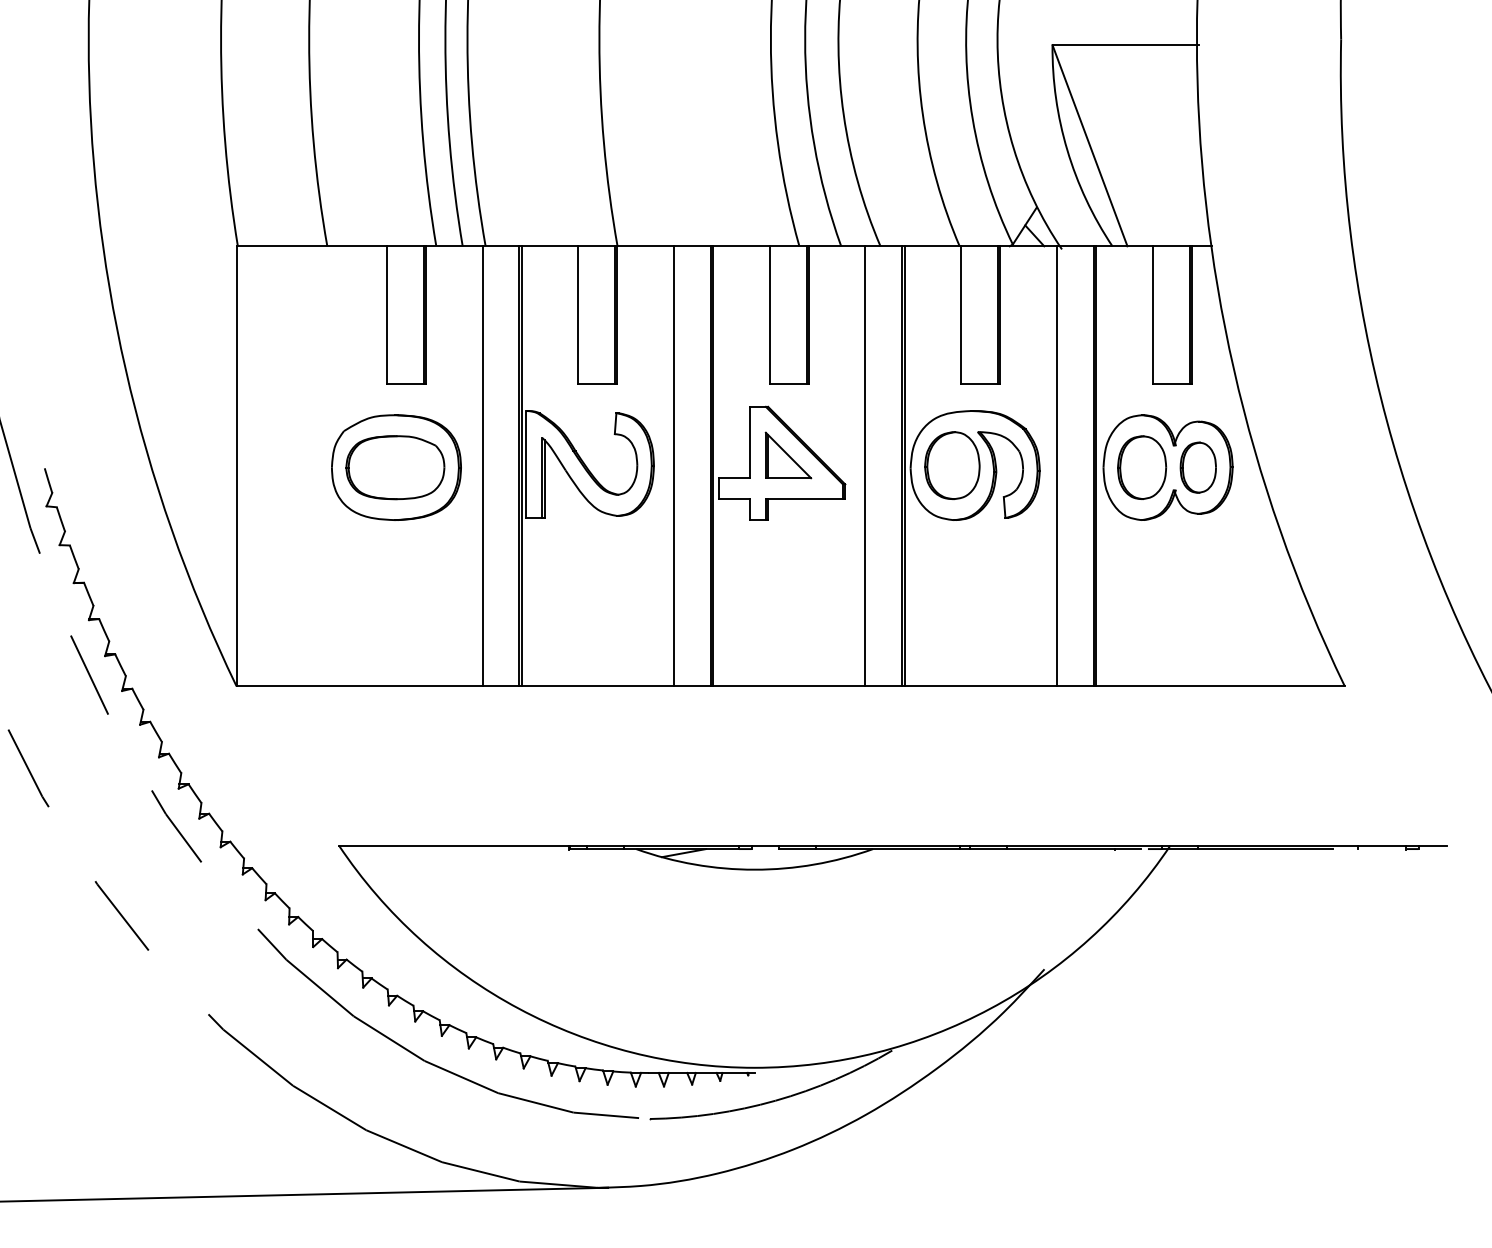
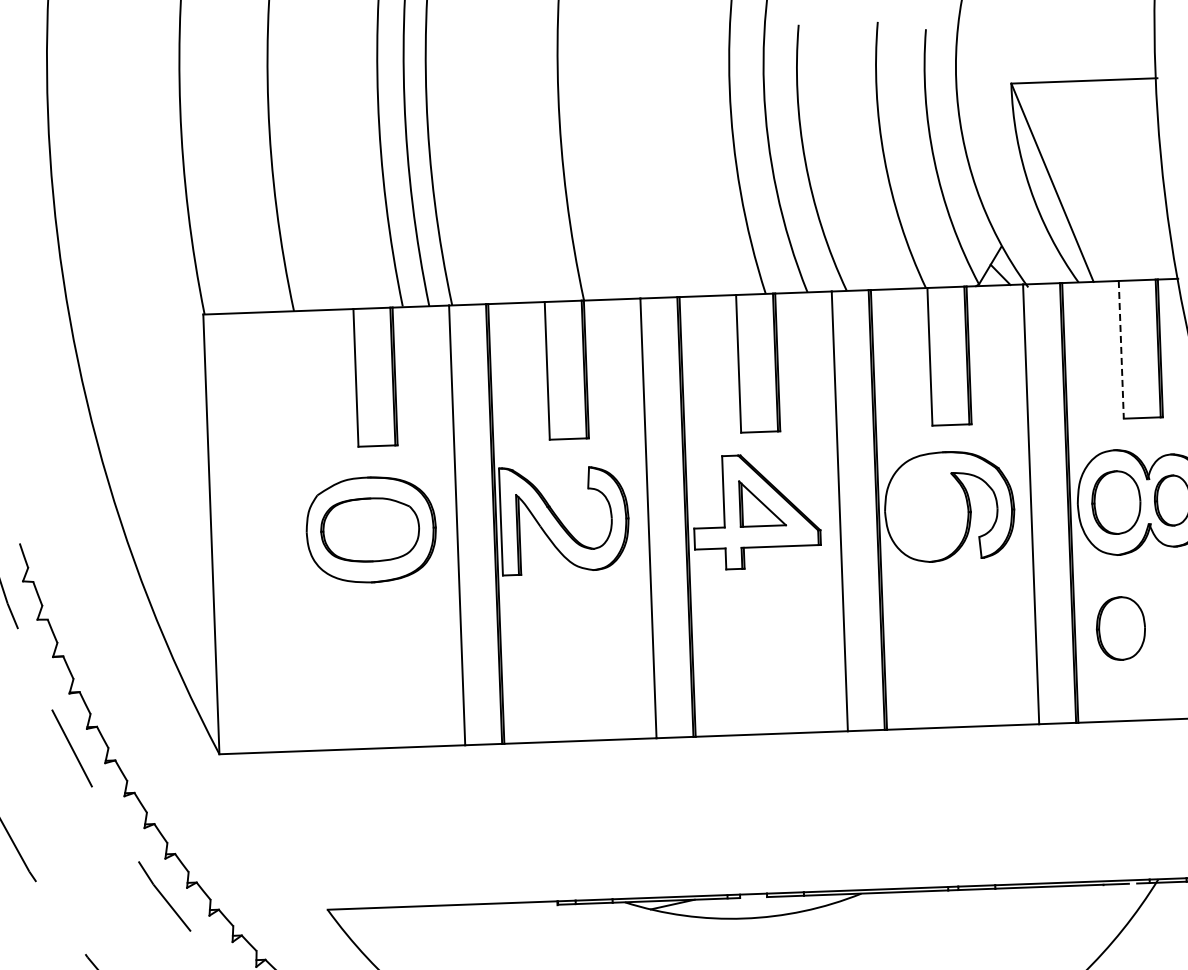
line: (1152, 315) -> (1121, 350), solid -> dashed
part: (952, 465) -> (926, 507), removed
part: (1142, 593) -> (1121, 628), added

